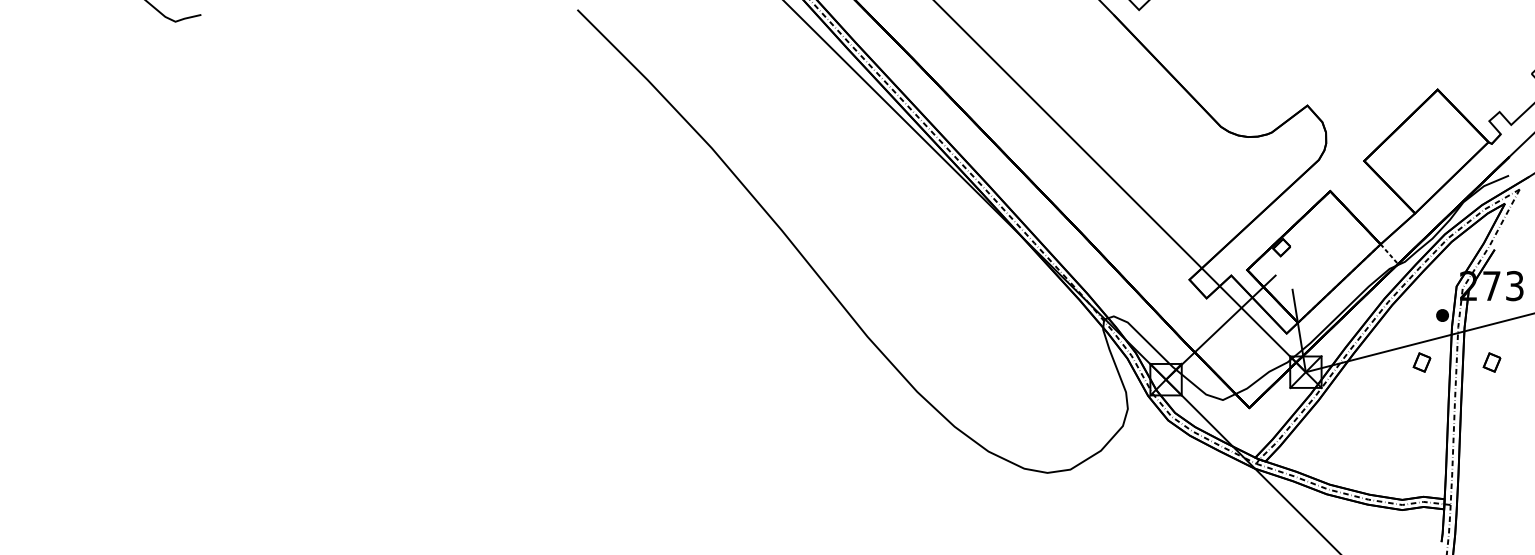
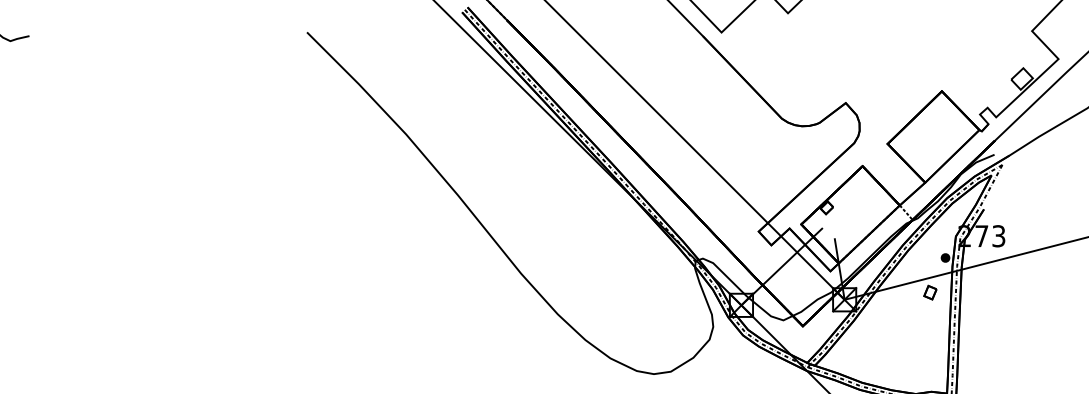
part: (1491, 362) -> (981, 292), removed

